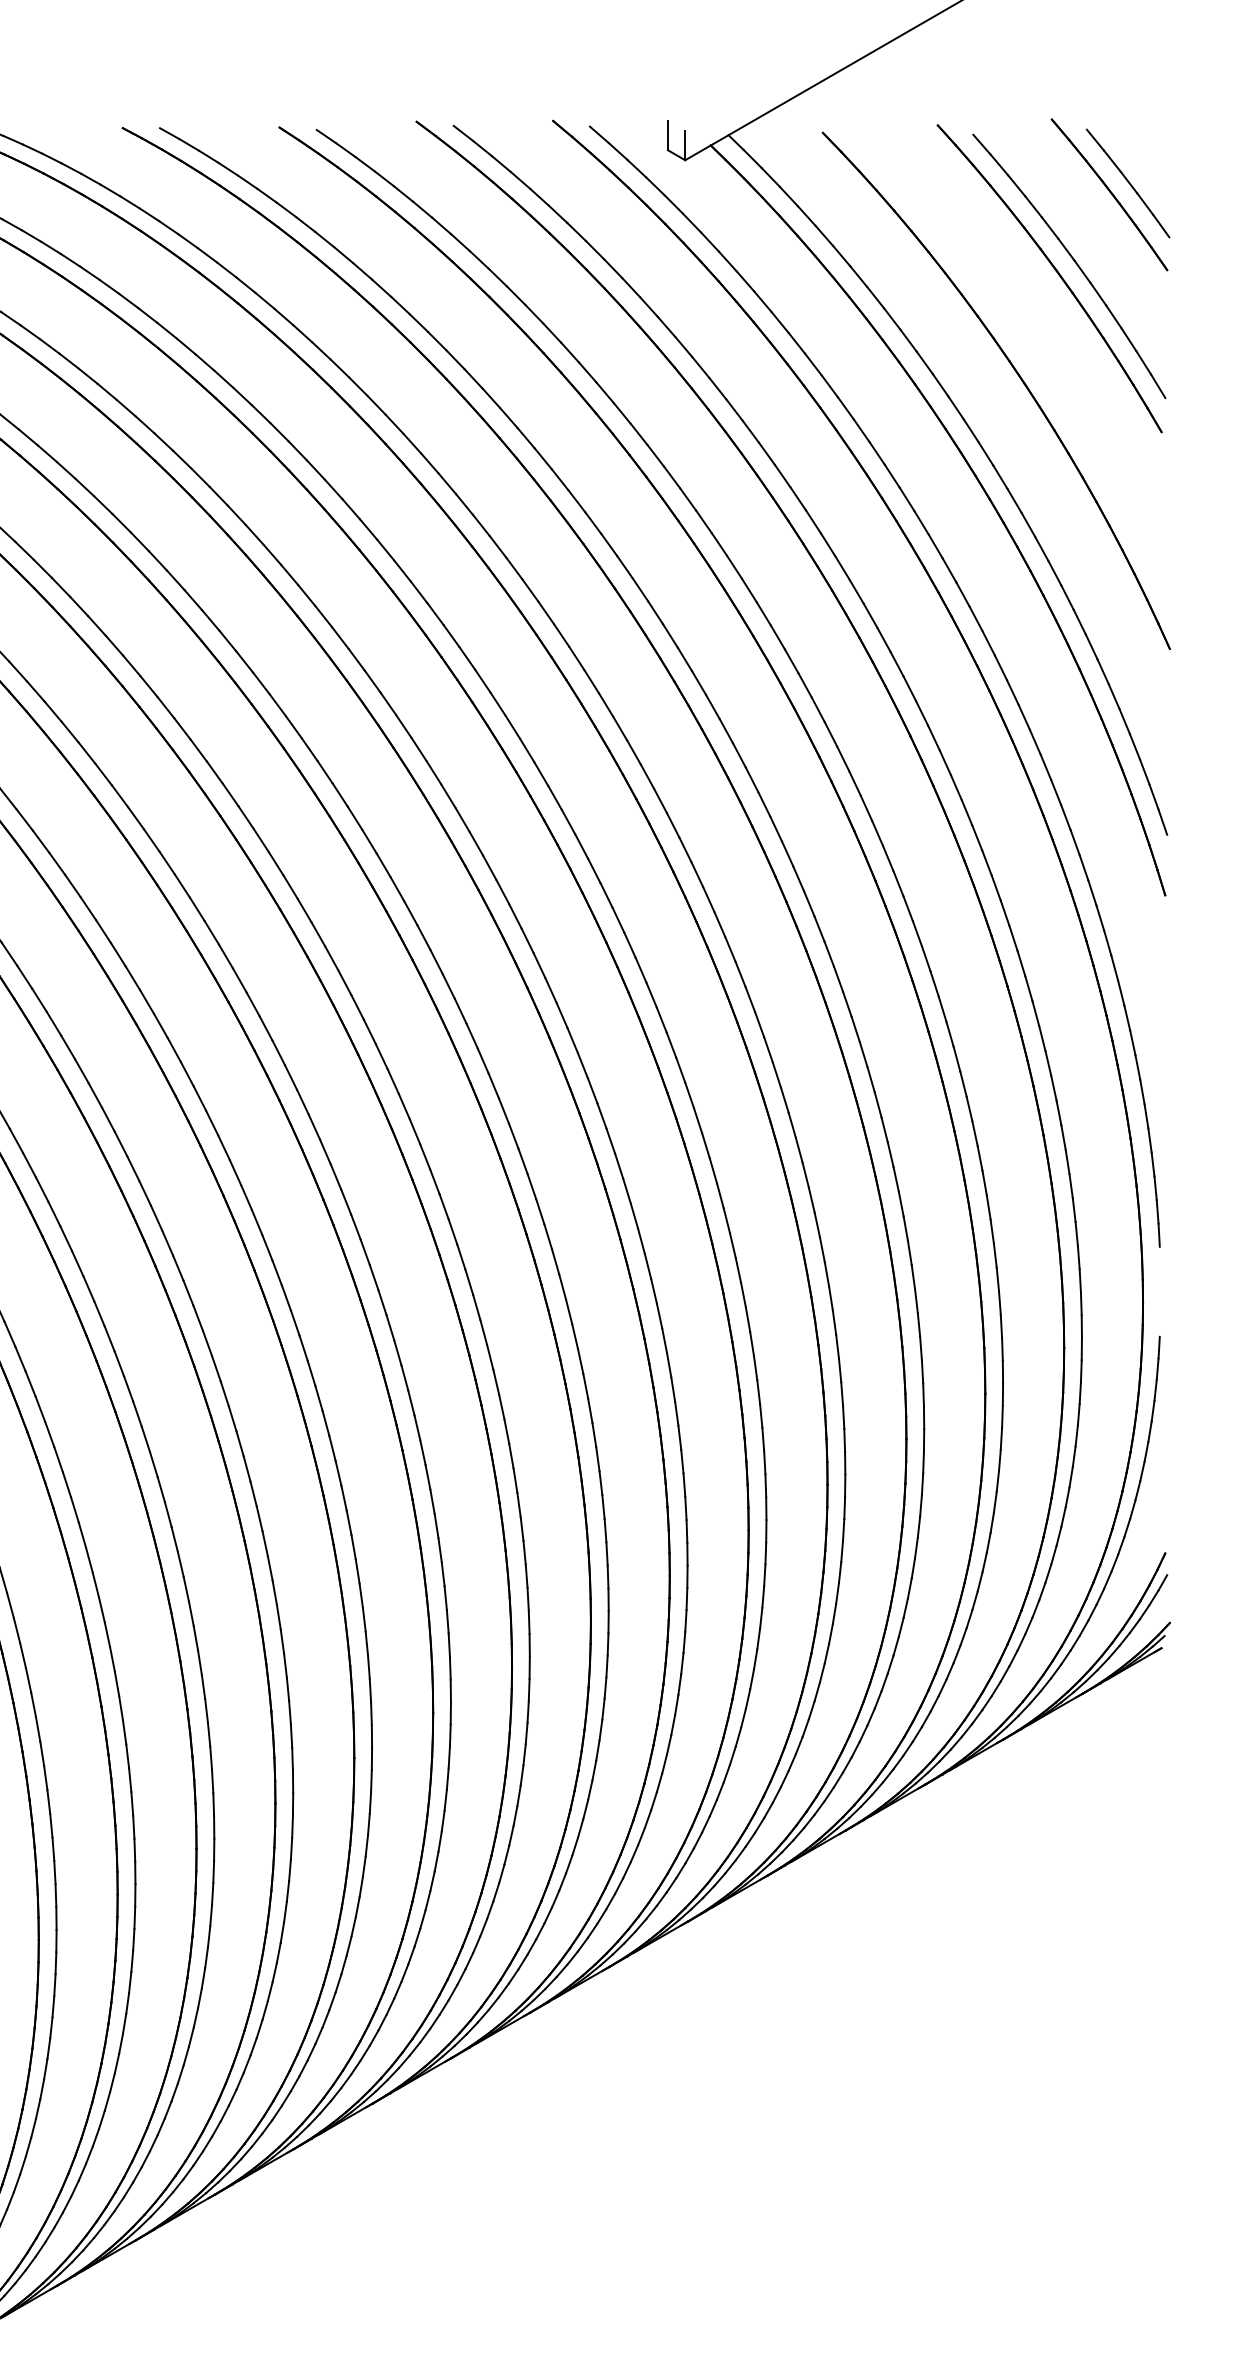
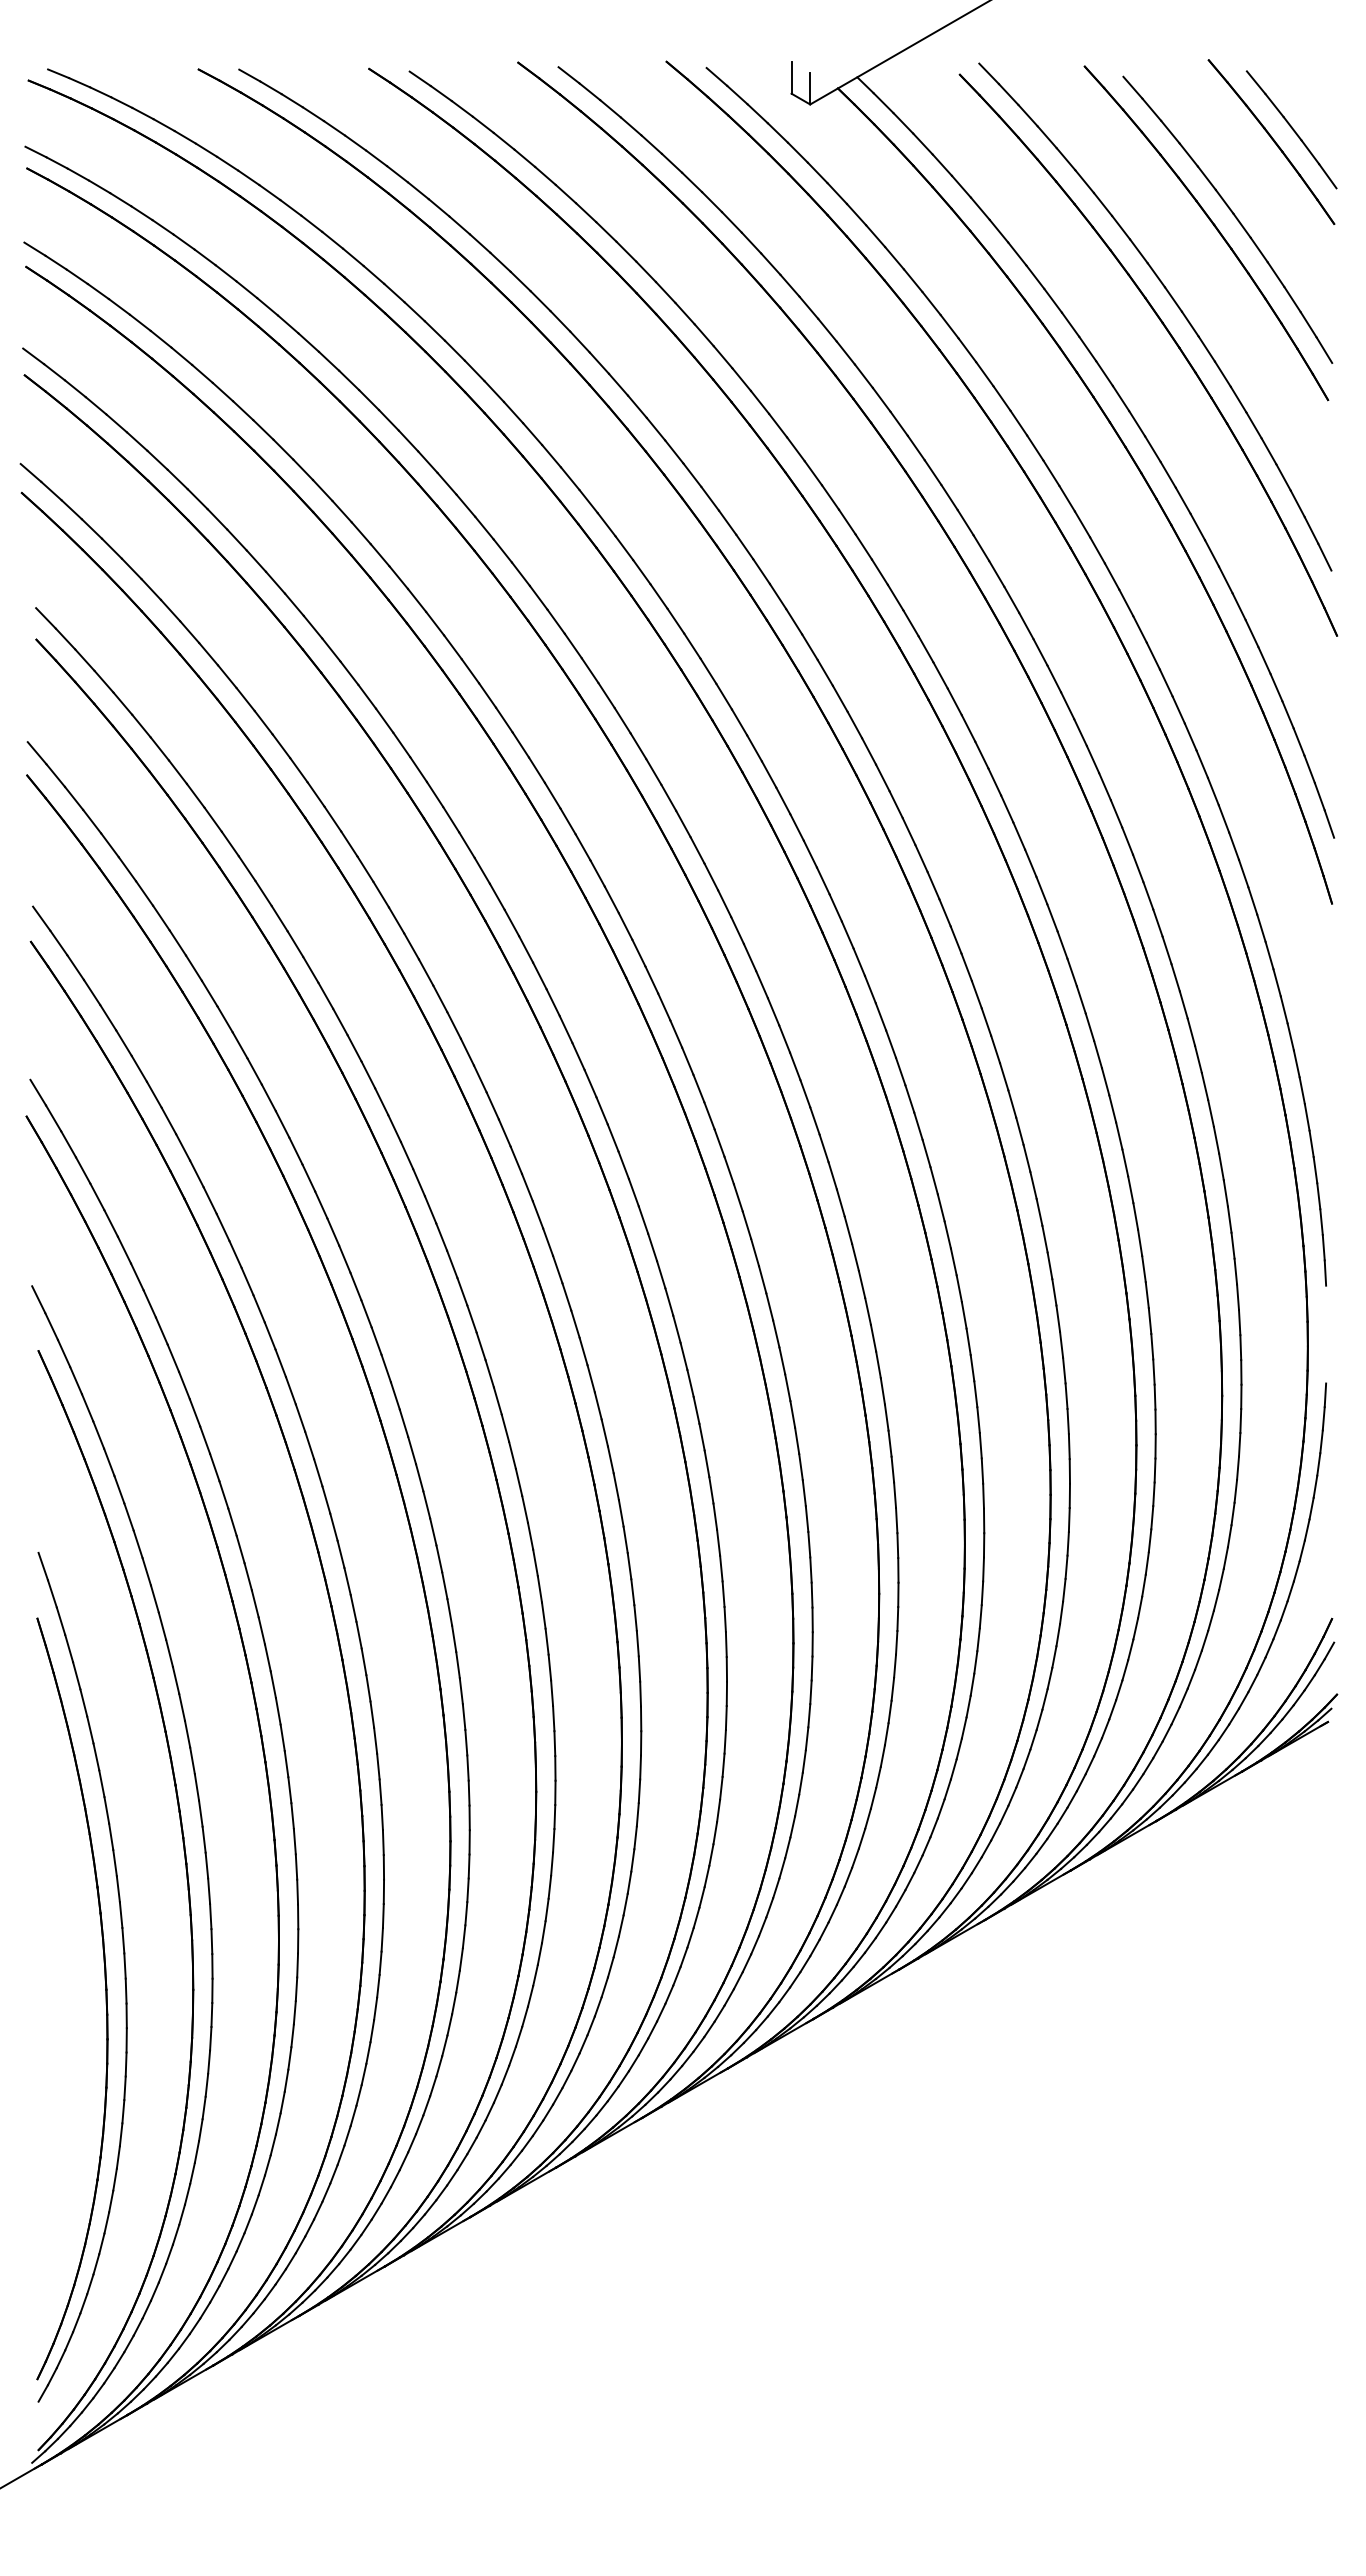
part: (1021, 344) -> (1175, 304), added

